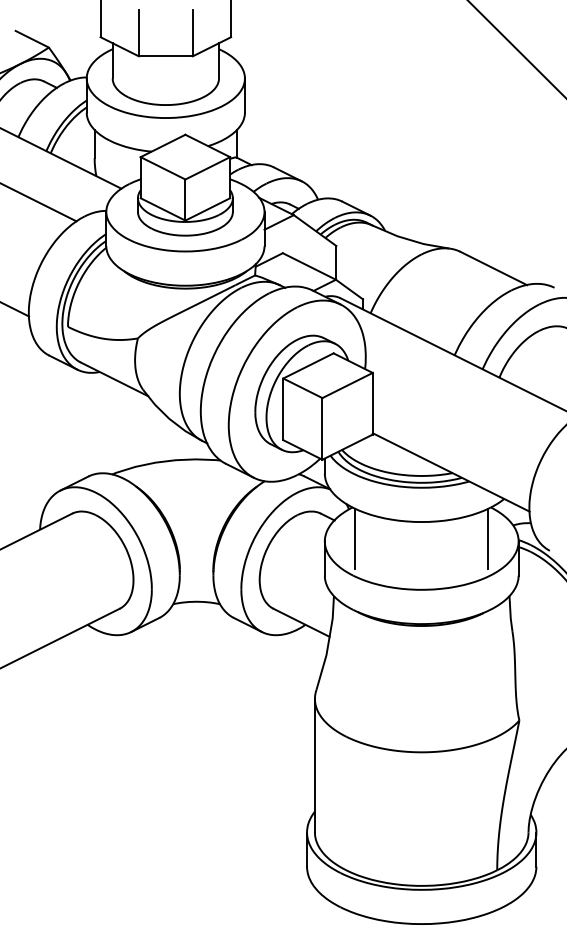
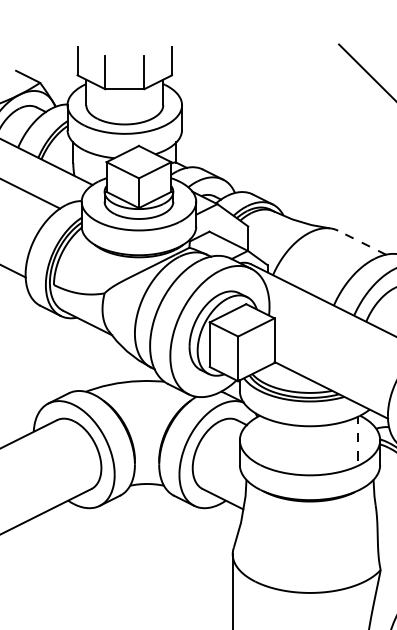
line: (493, 268) -> (361, 242), solid -> dashed
line: (355, 538) -> (262, 438), removed
line: (488, 538) -> (358, 438), solid -> dashed

